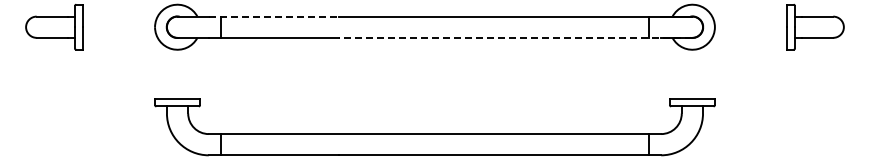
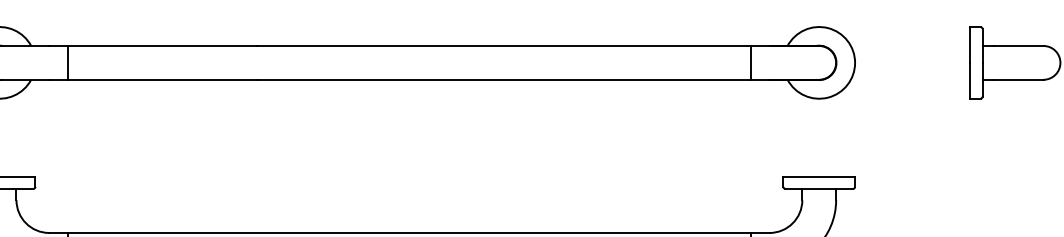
line: (274, 16) -> (153, 45), dashed -> solid
line: (515, 37) -> (537, 79), dashed -> solid

